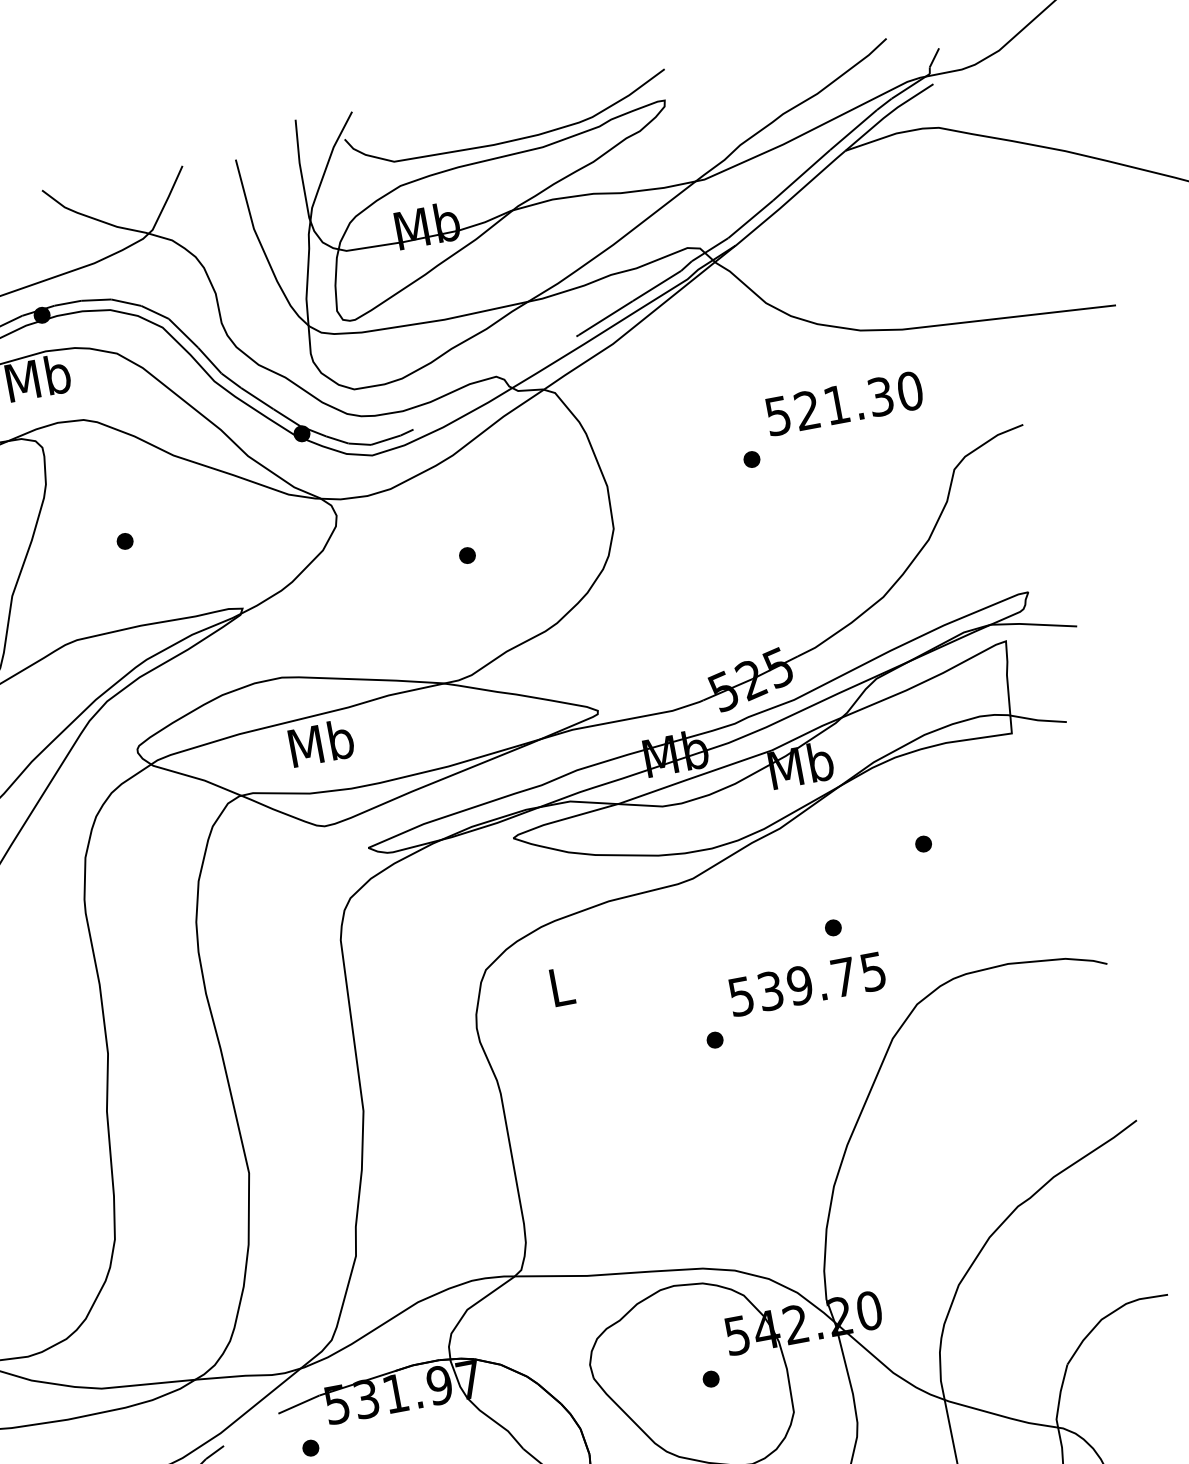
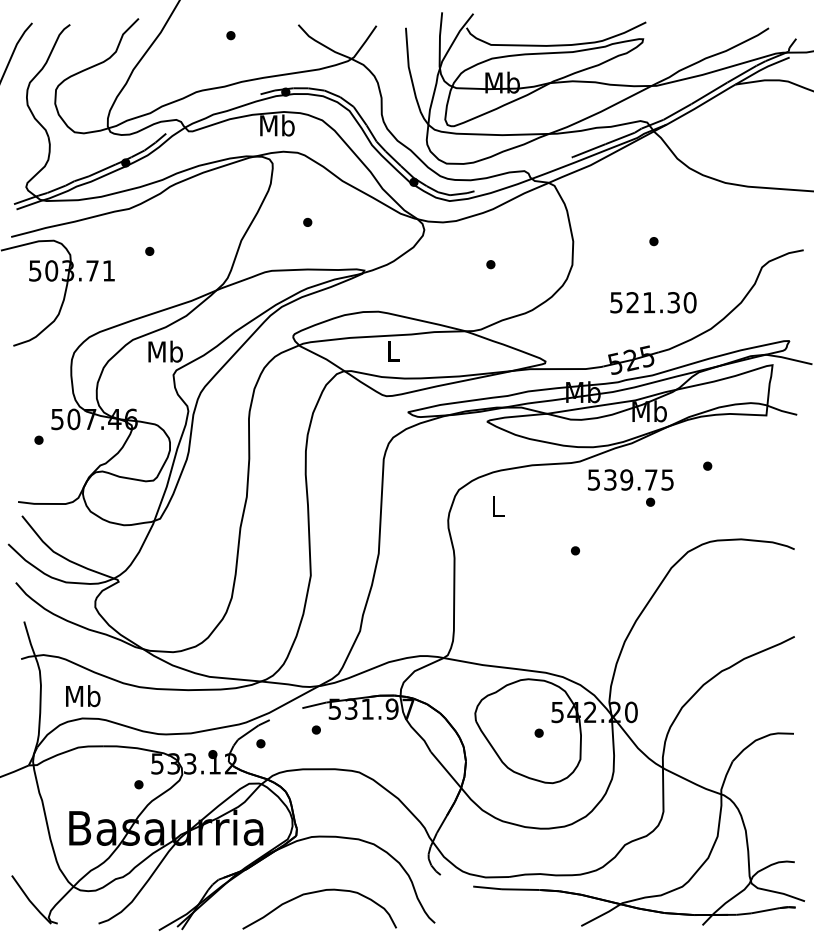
text: (844, 403) -> (653, 302), moved
text: (321, 742) -> (393, 350), Mb -> L
text: (806, 983) -> (630, 479), moved

